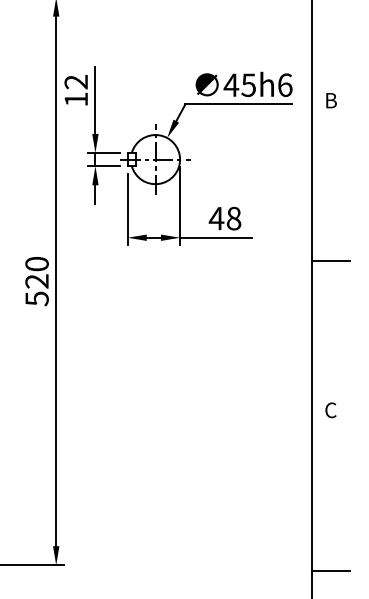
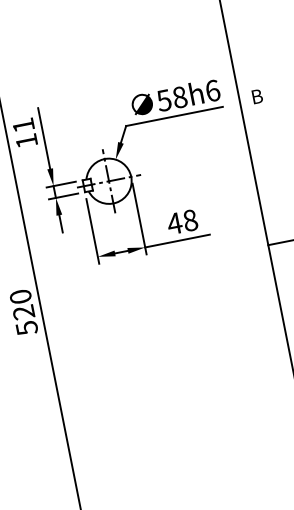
text: (75, 82) -> (22, 125), 12 -> 11
text: (239, 85) -> (171, 99), 45h6 -> 58h6

